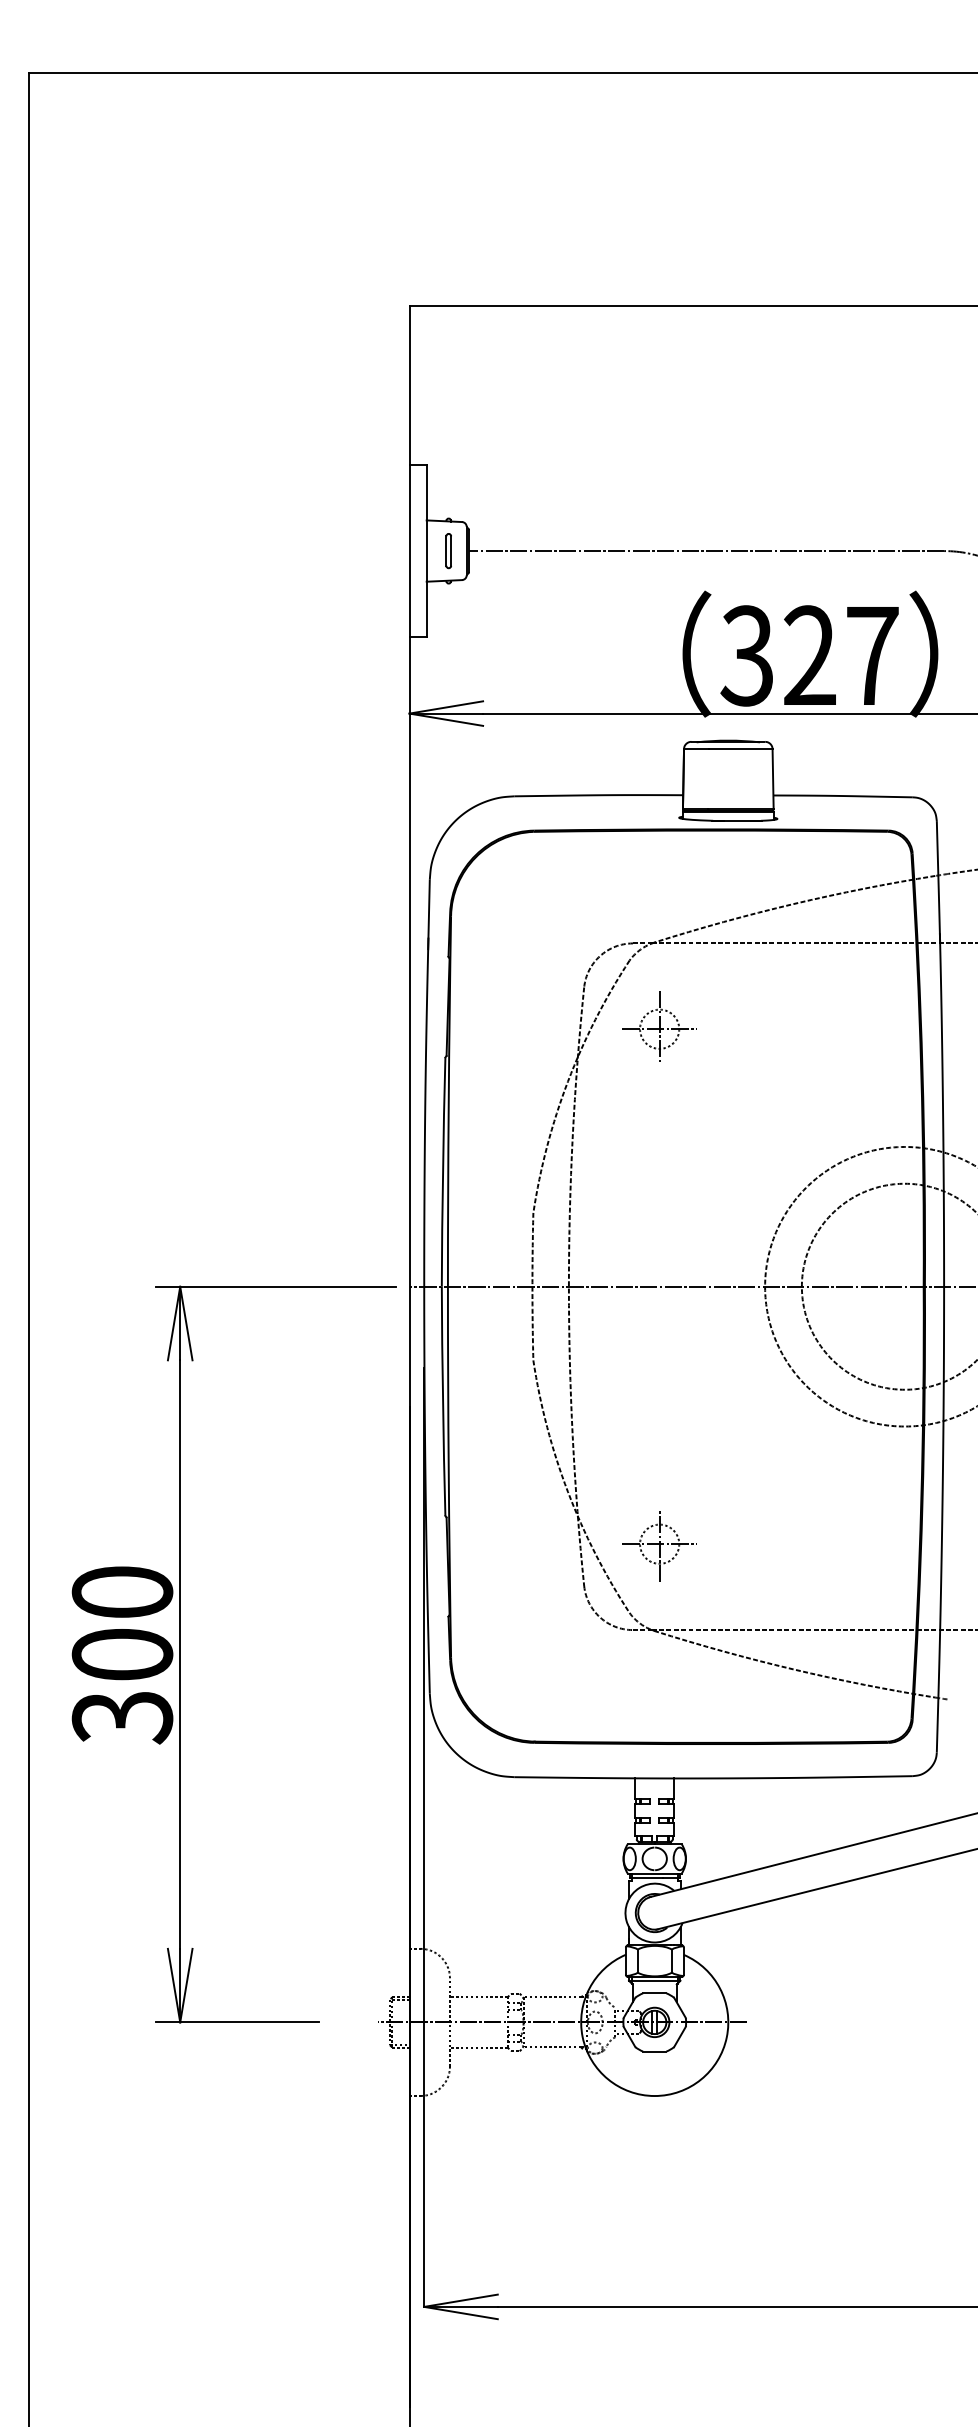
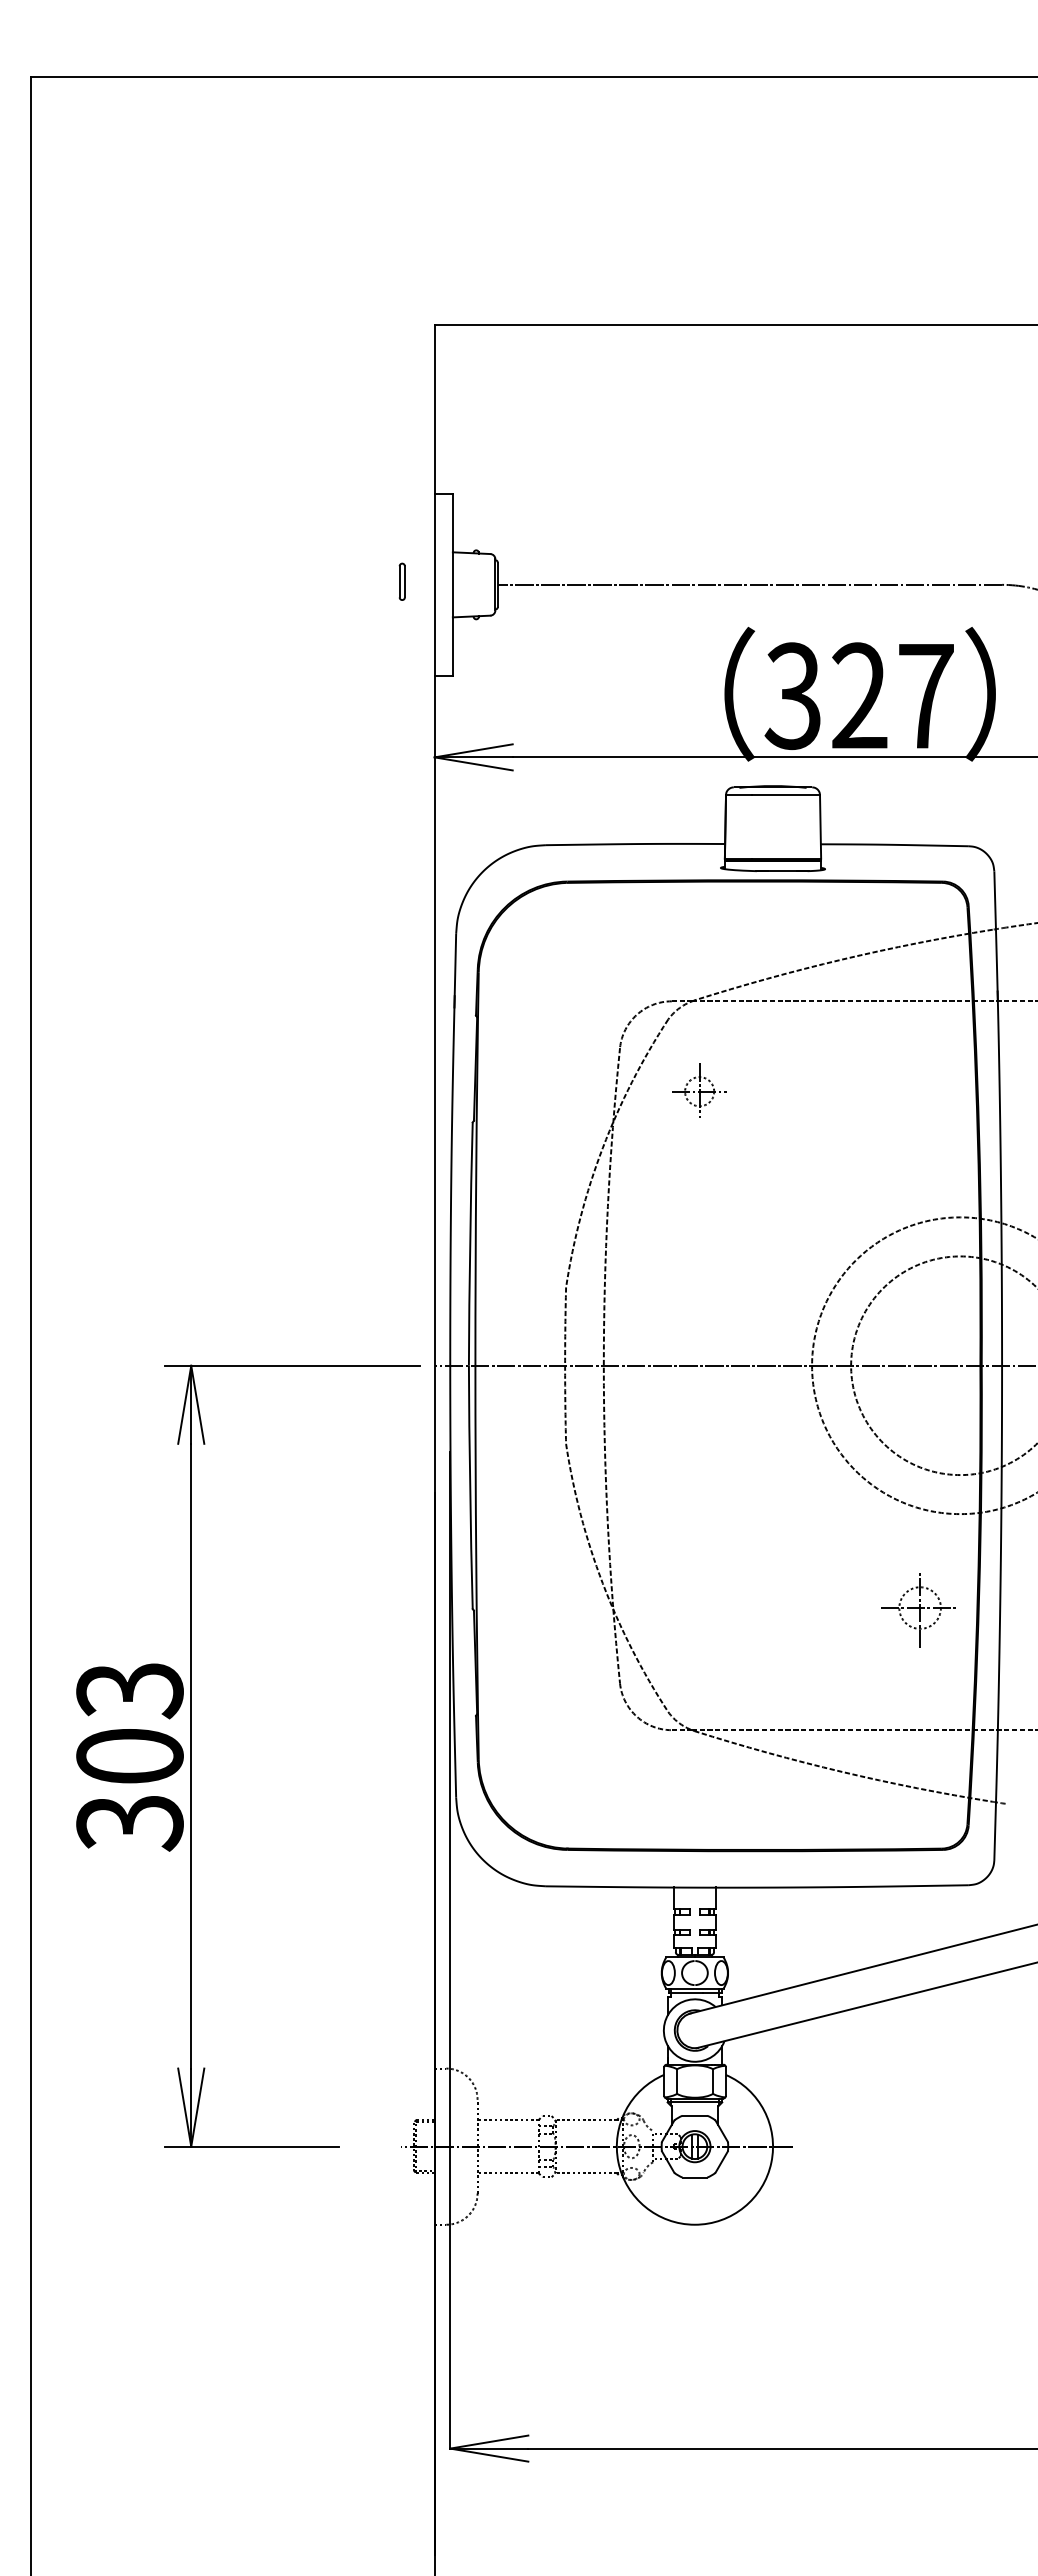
part: (448, 550) -> (401, 581), moved
part: (658, 1026) -> (698, 1089), size x0.7
part: (658, 1546) -> (918, 1610), moved
text: (122, 1592) -> (129, 1690), 300 -> 303

